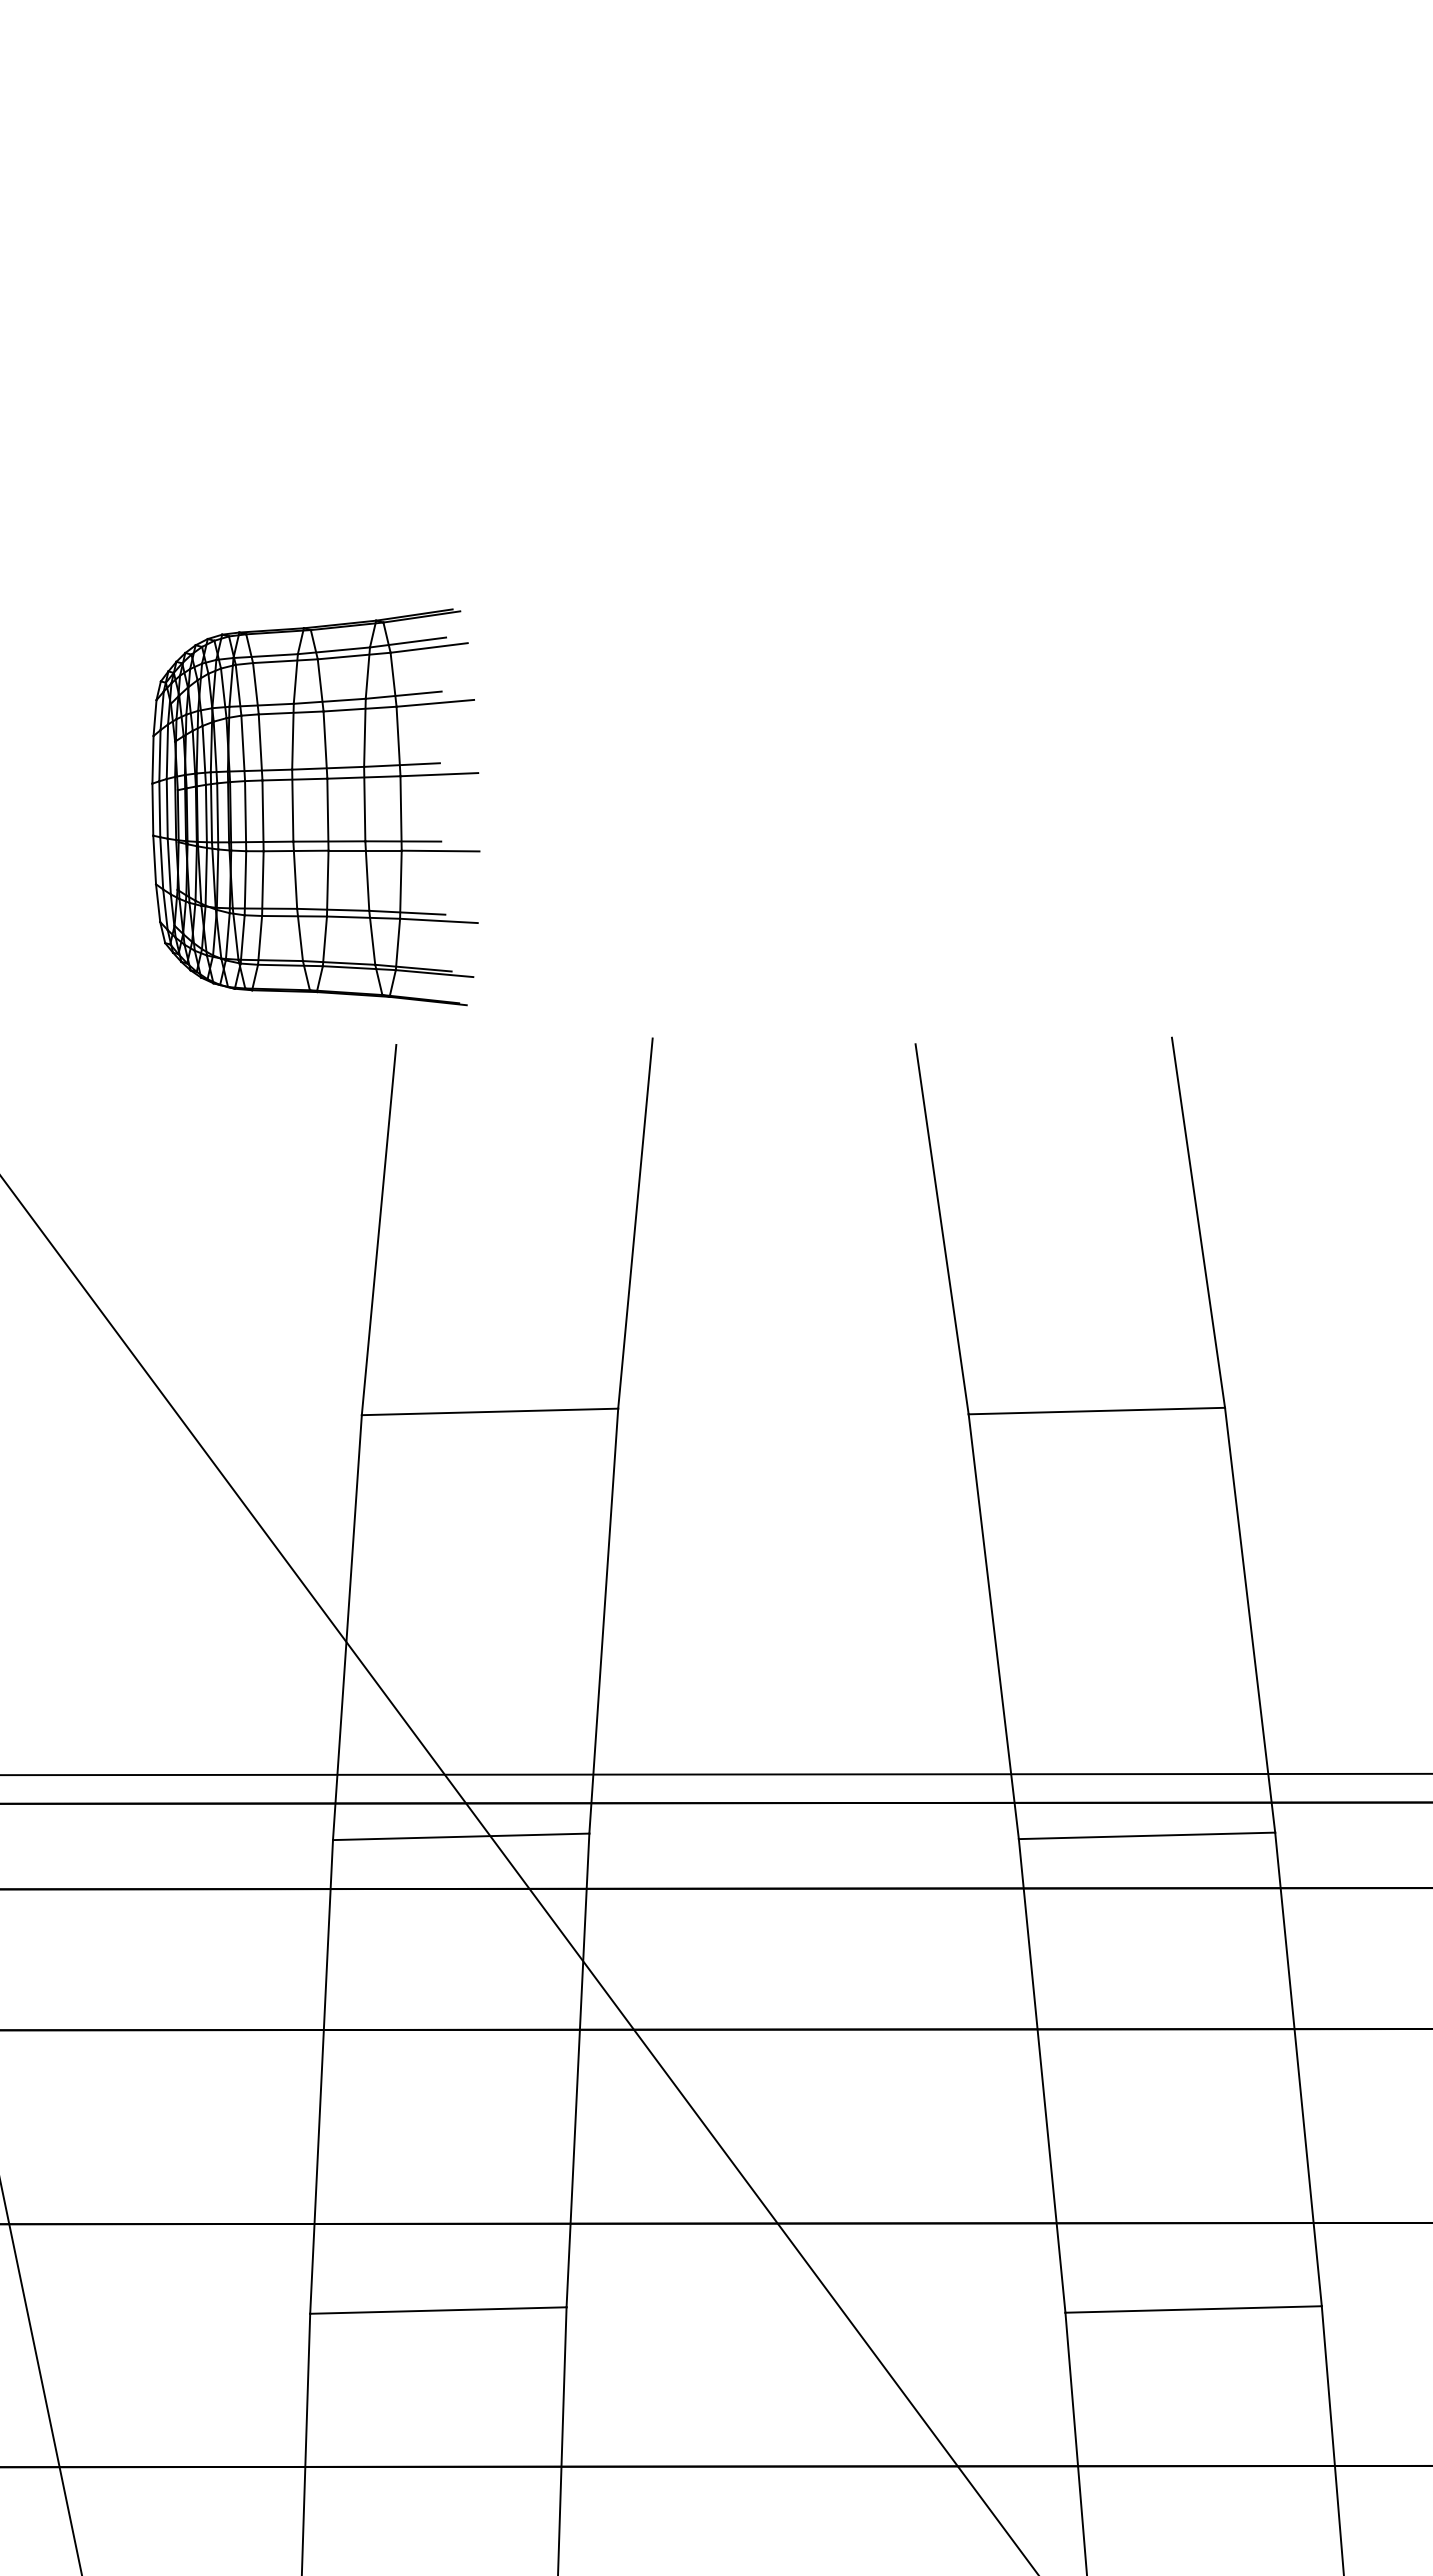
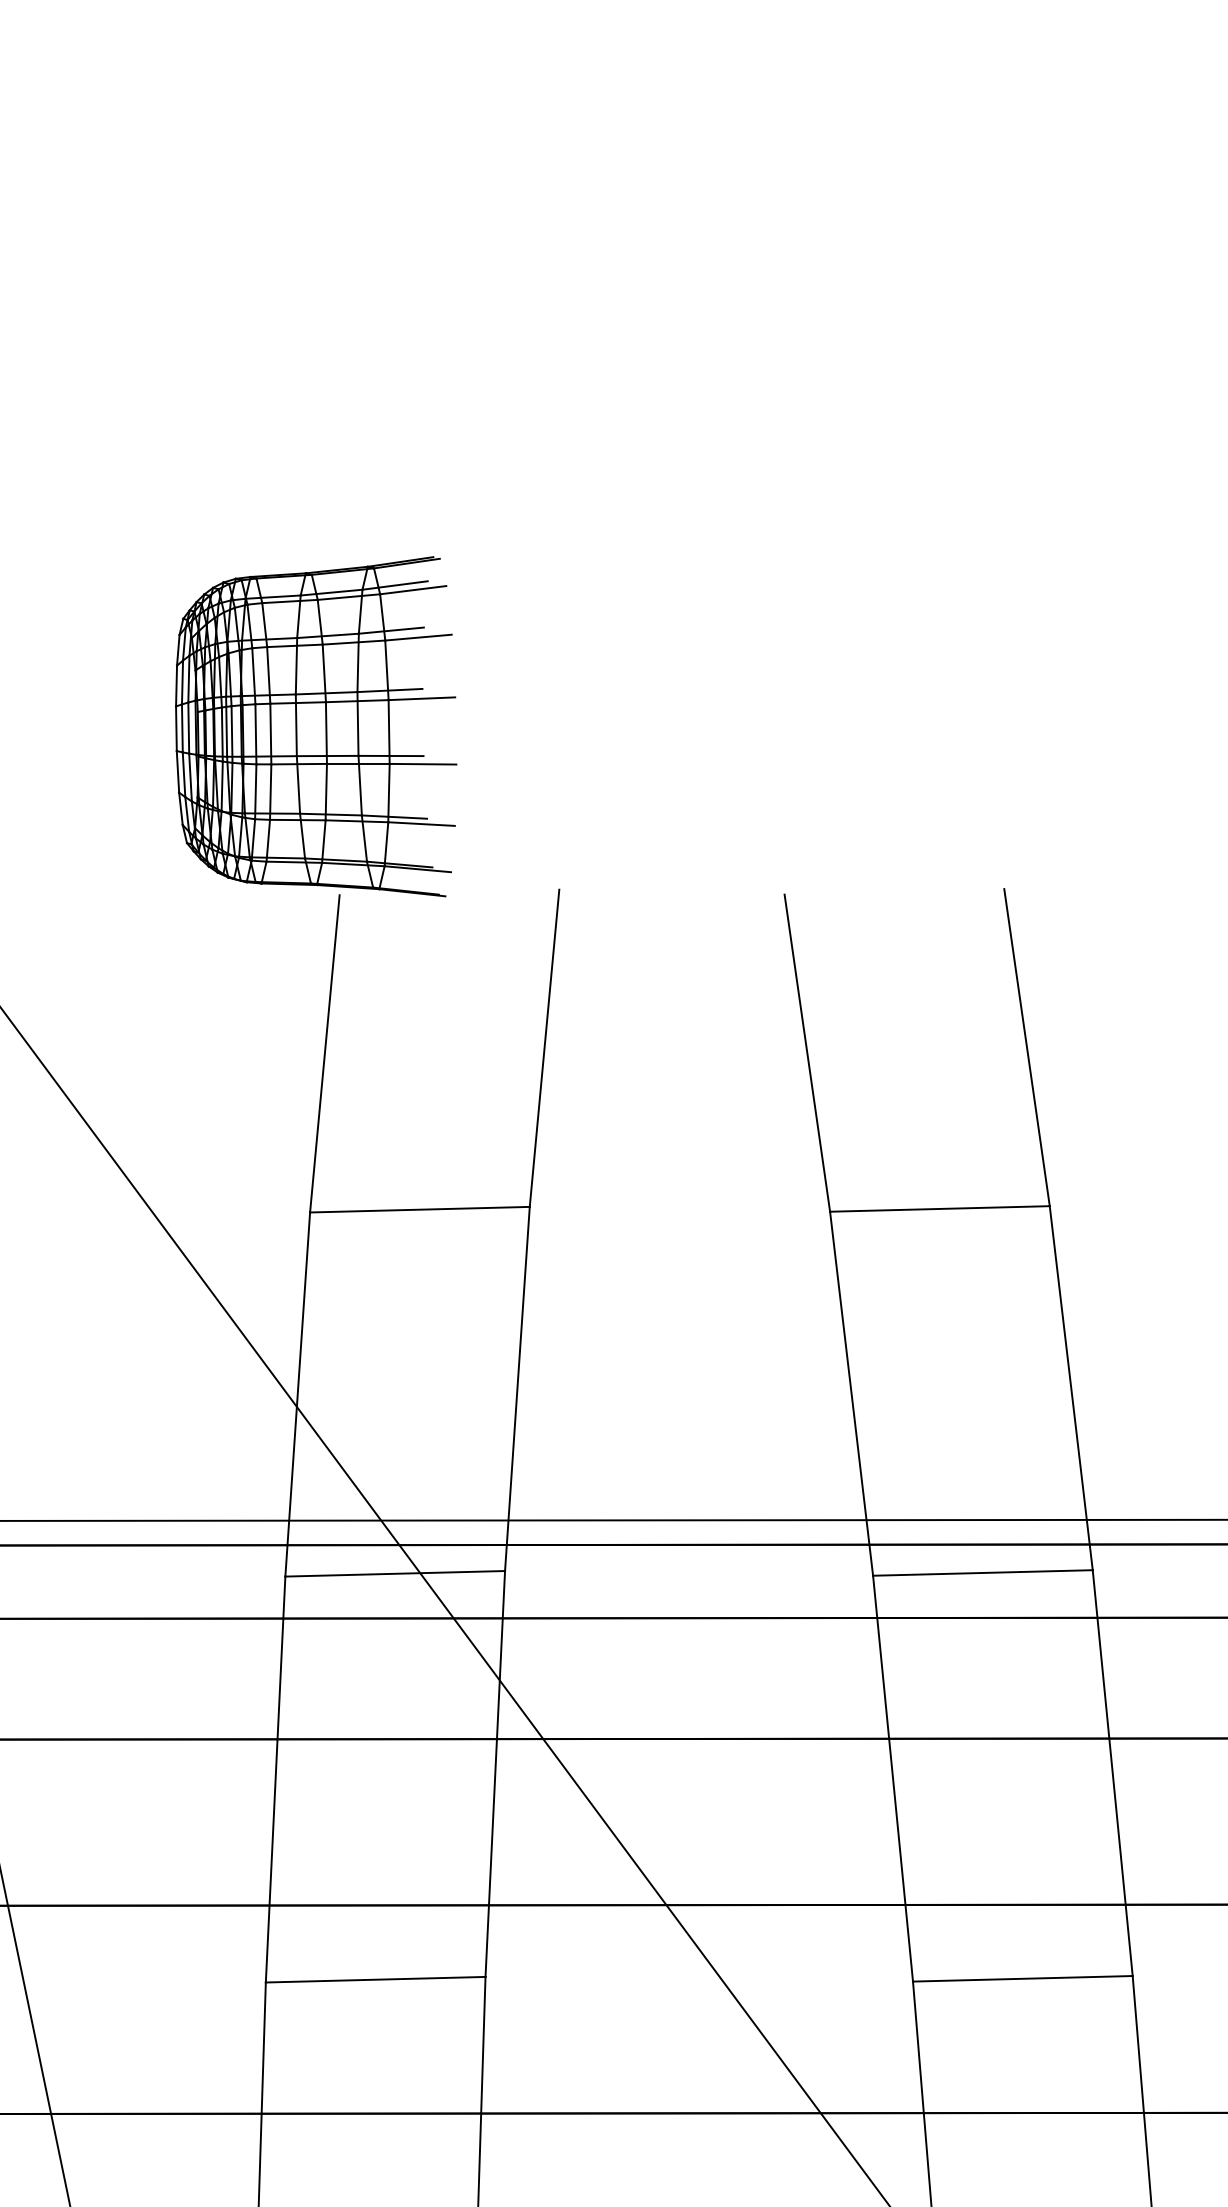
part: (315, 807) -> (315, 726), moved

